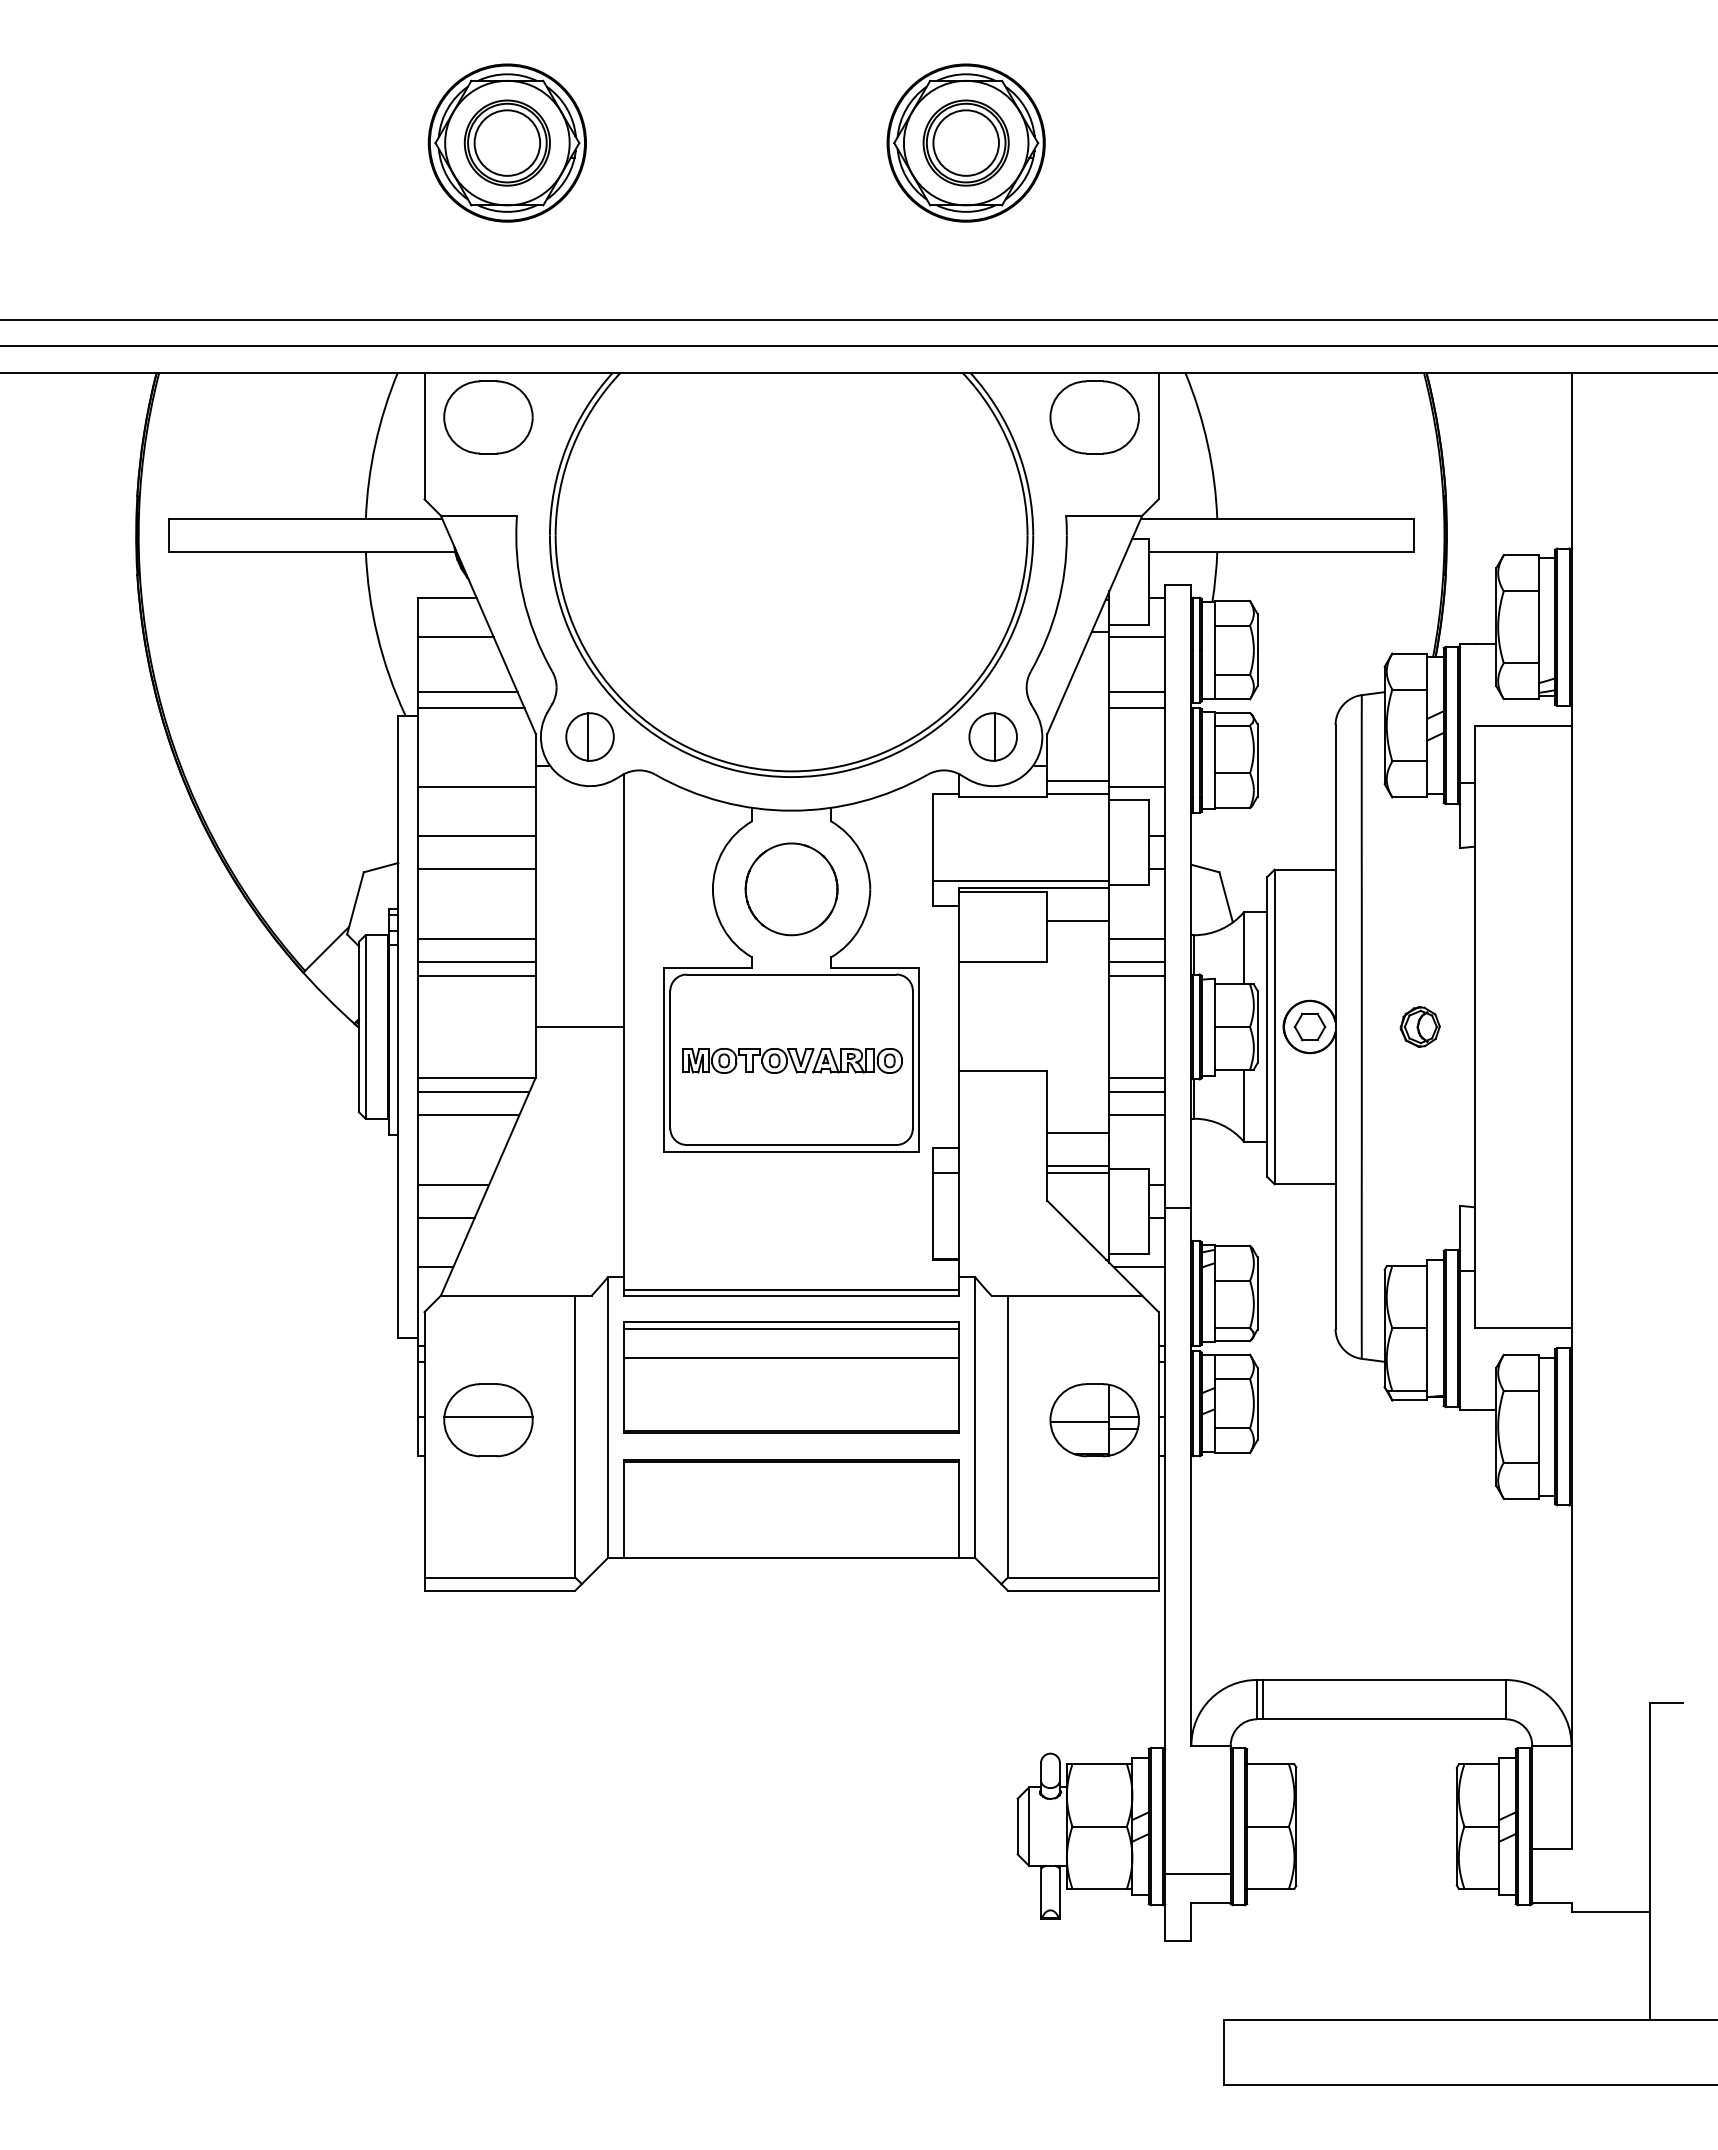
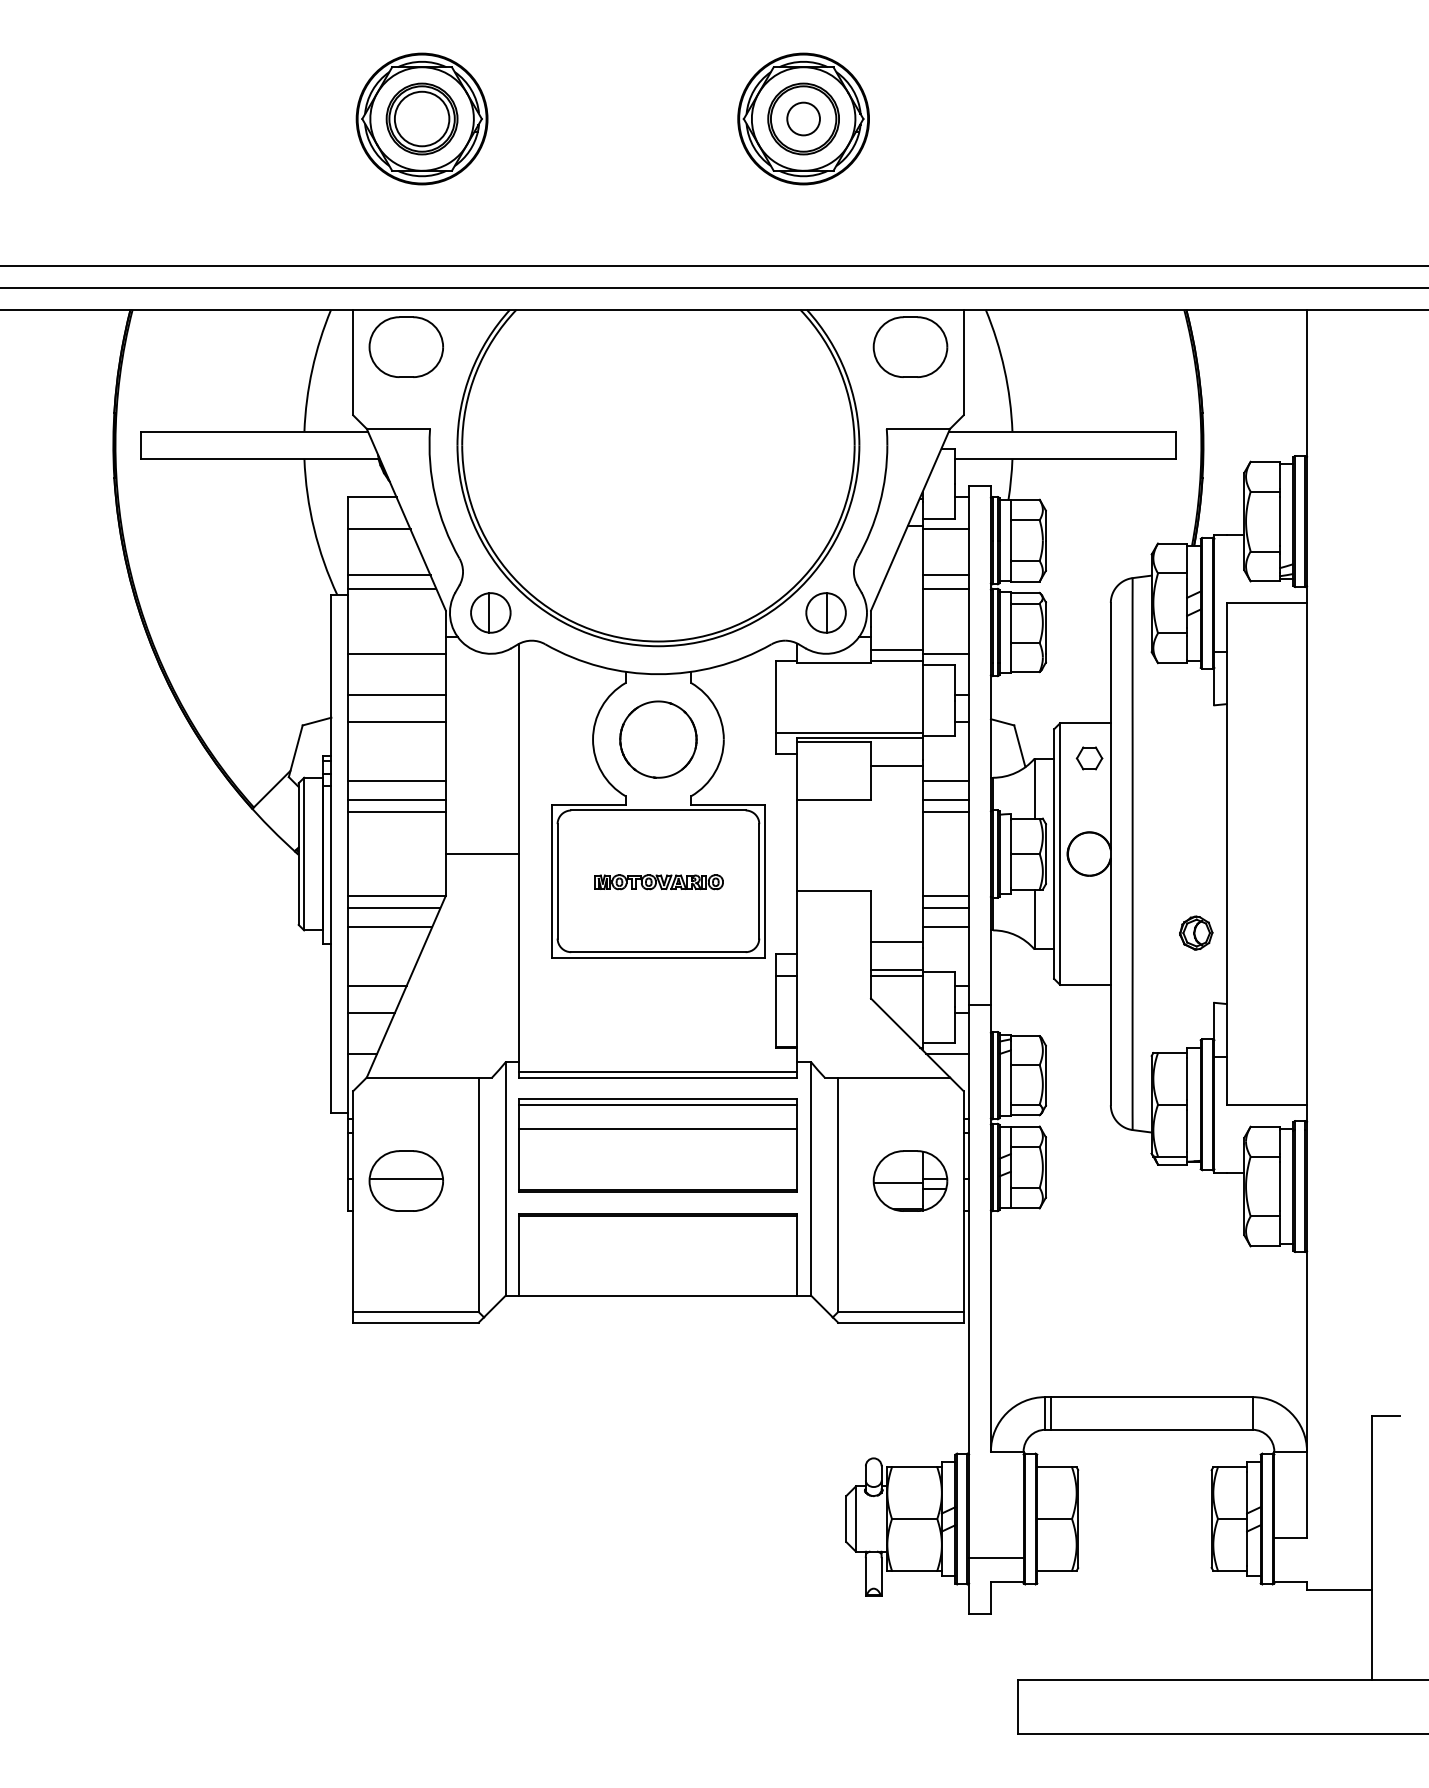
circle: (965, 142) -> (803, 118), size x0.6
part: (1309, 1026) -> (1089, 758), moved
part: (1419, 1026) -> (1195, 932), moved
part: (792, 1060) -> (659, 881), size x0.7

